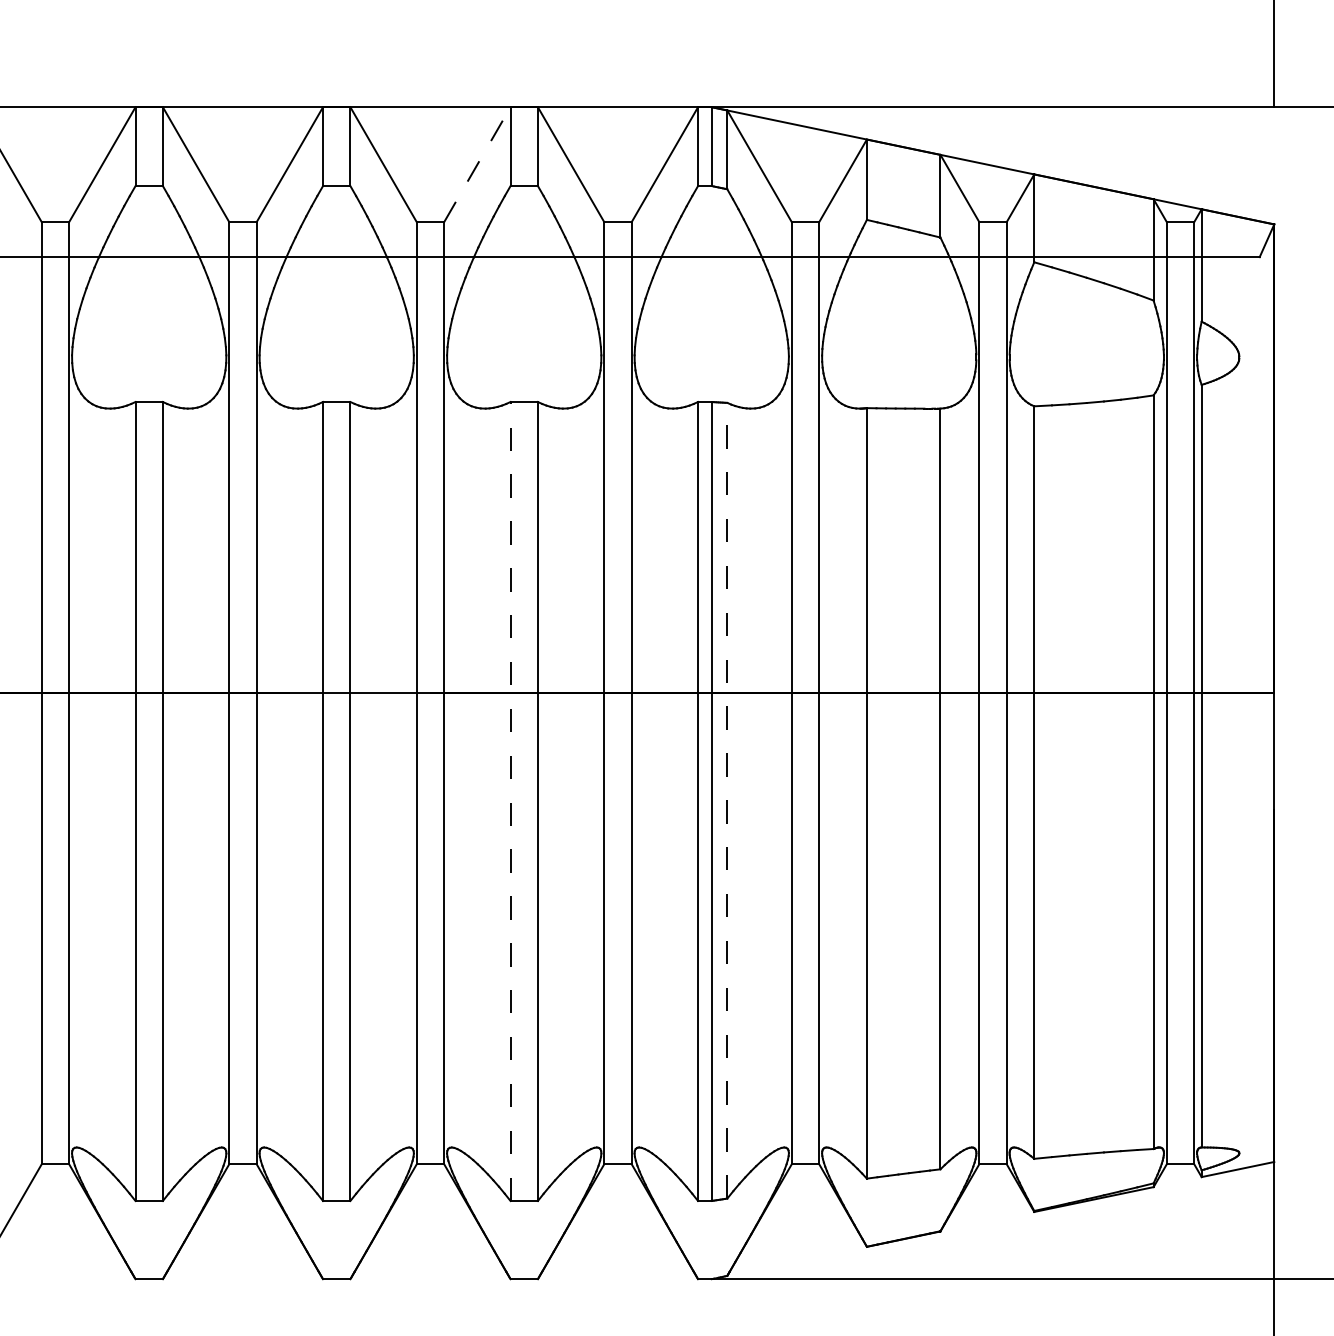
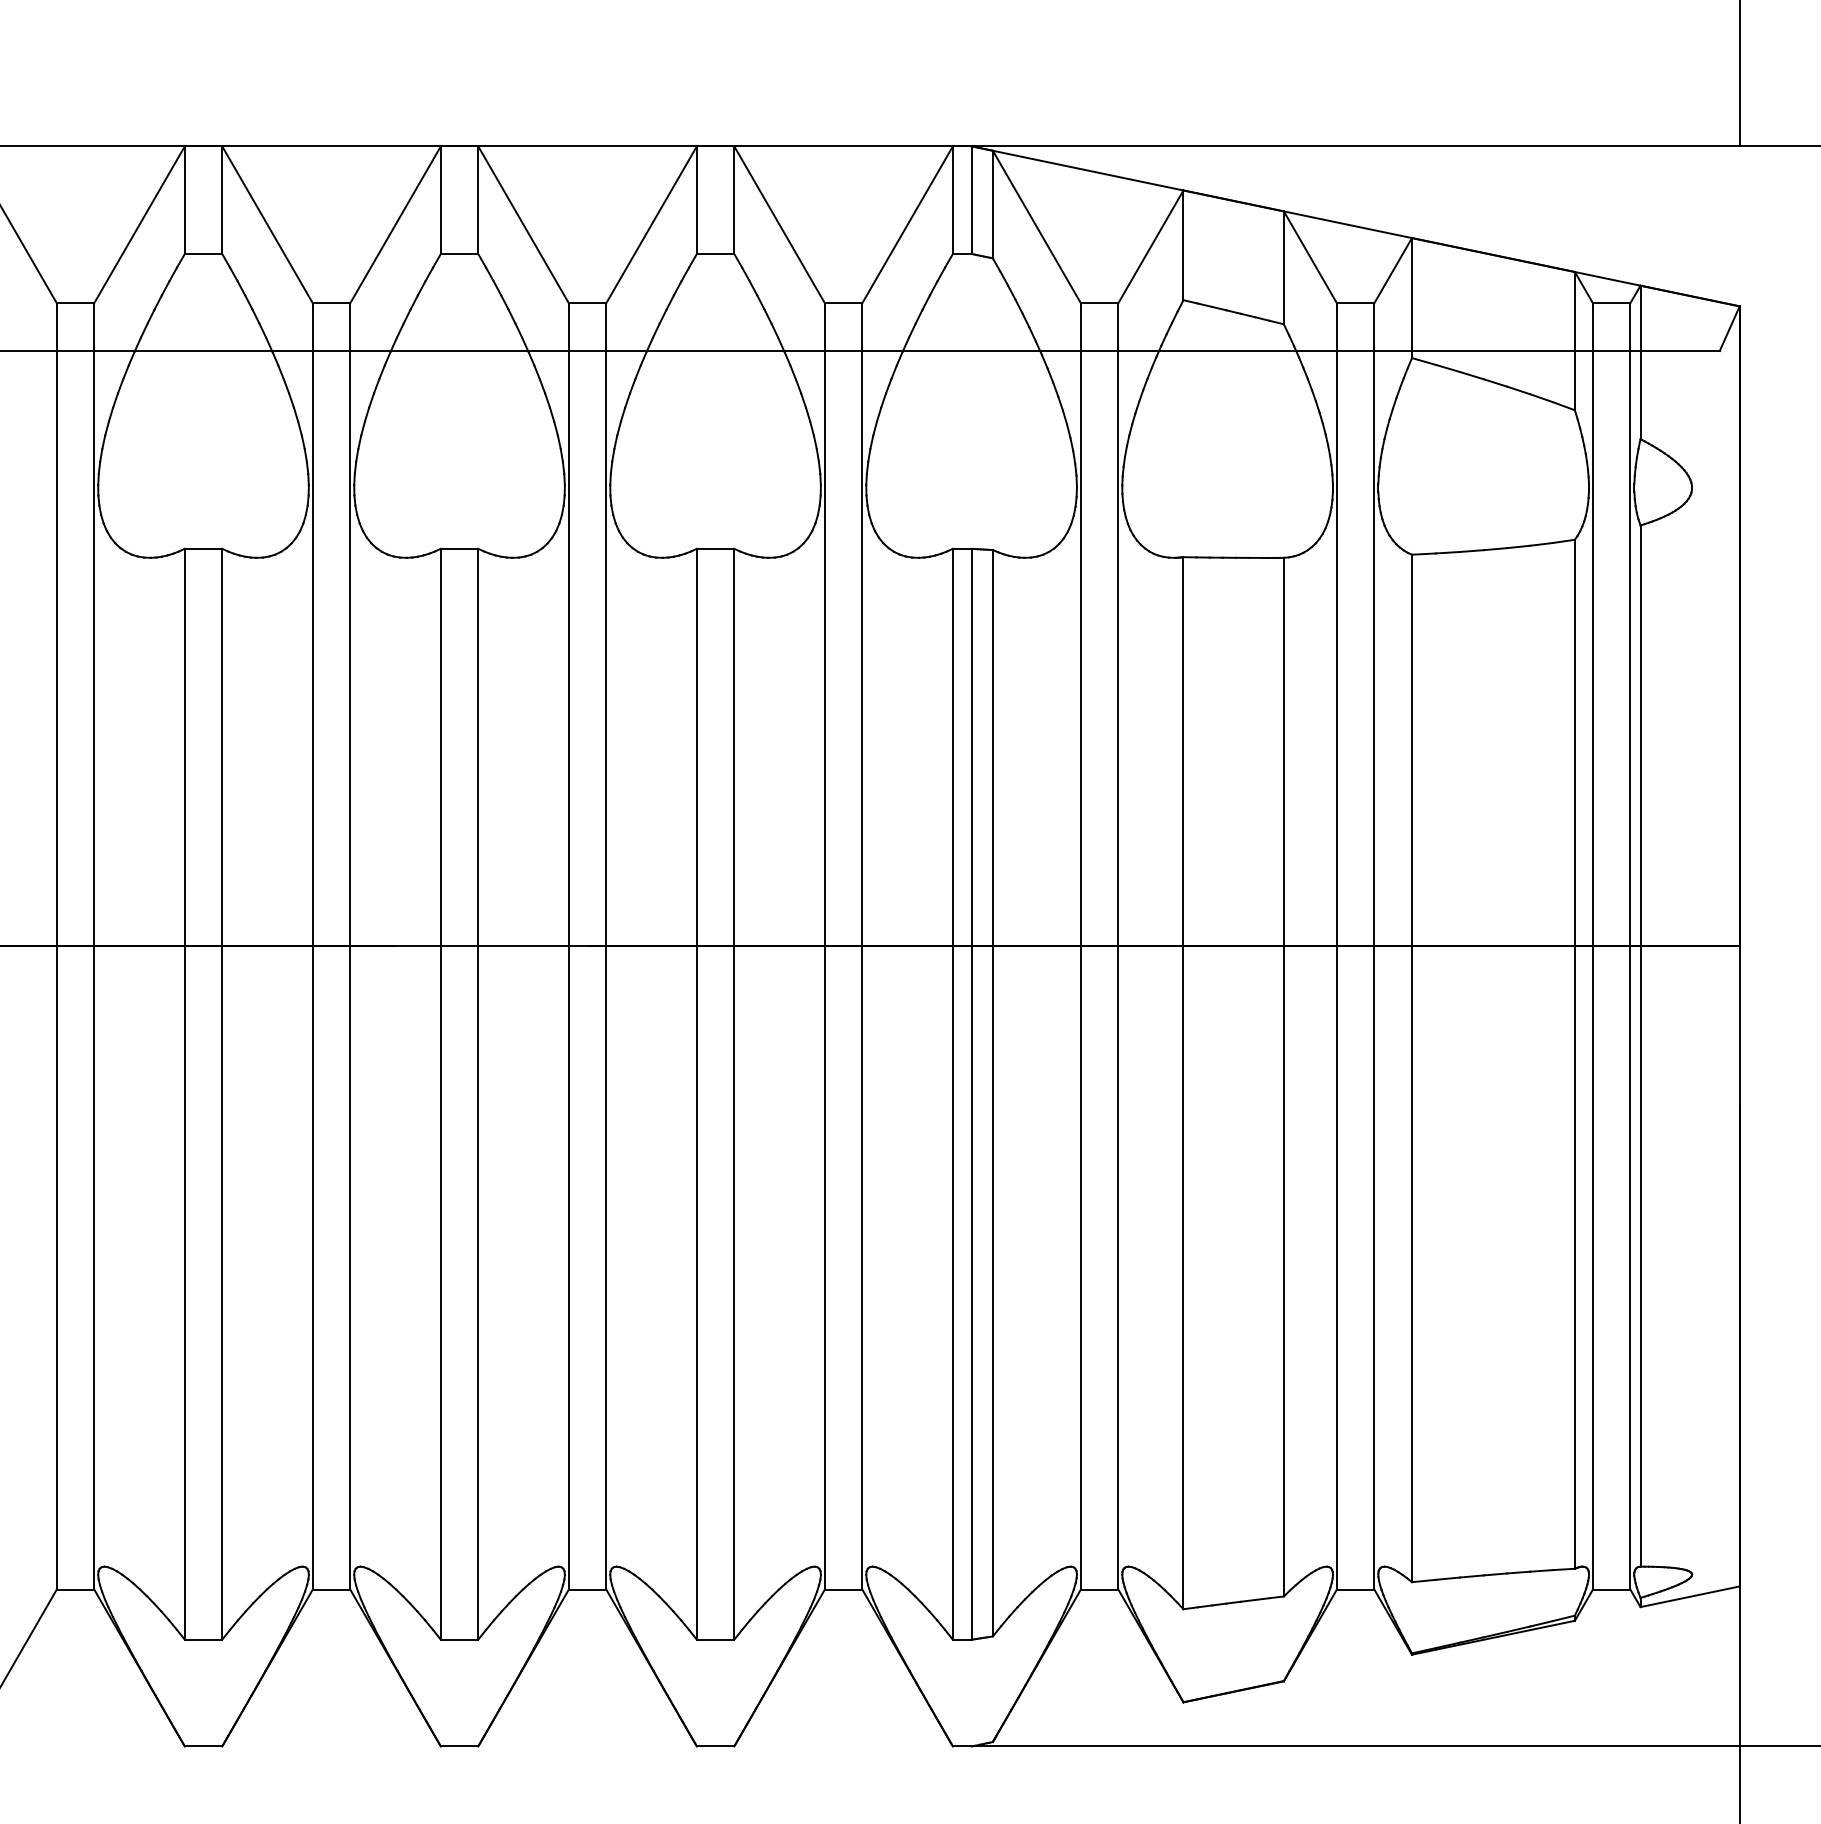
line: (477, 164) -> (651, 224), dashed -> solid
line: (510, 800) -> (696, 1093), dashed -> solid
line: (727, 800) -> (992, 1092), dashed -> solid

